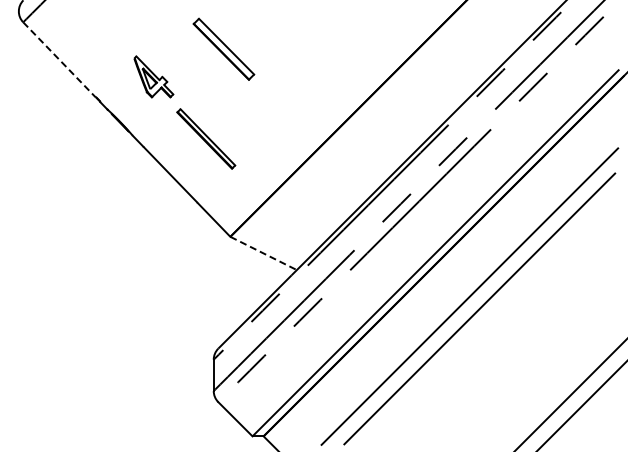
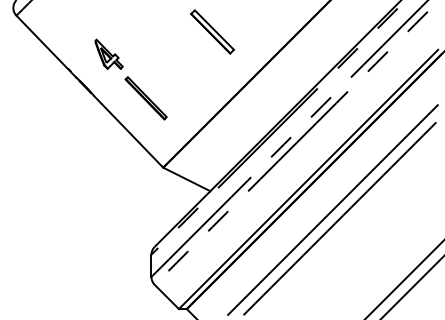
part: (223, 48) -> (212, 31), moved
line: (59, 60) -> (42, 42), dashed -> solid
line: (264, 253) -> (187, 179), dashed -> solid

